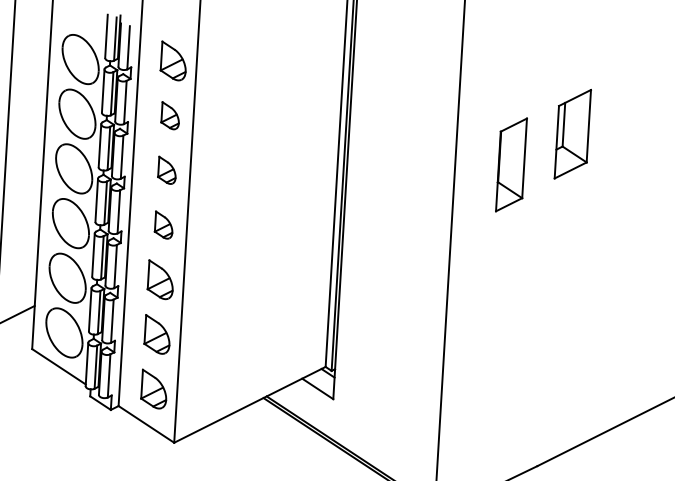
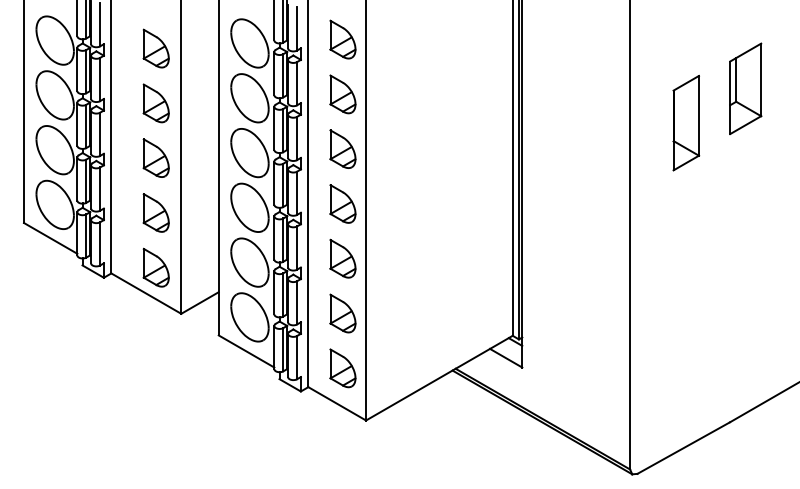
part: (170, 115) -> (342, 94), size x1.43
part: (166, 169) -> (342, 148), size x1.43
part: (163, 224) -> (342, 203), size x1.43

